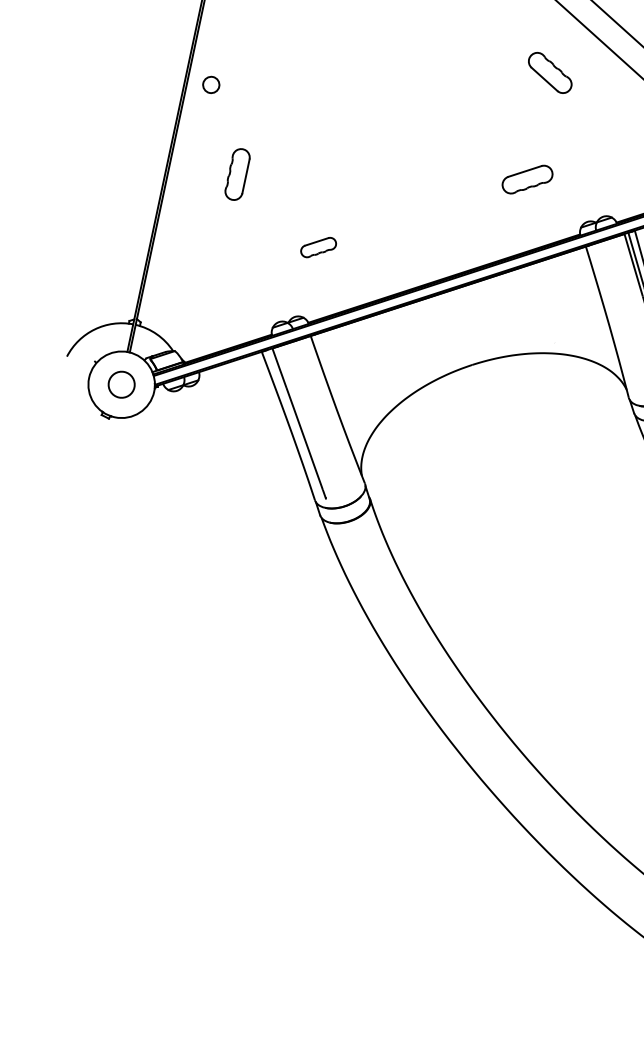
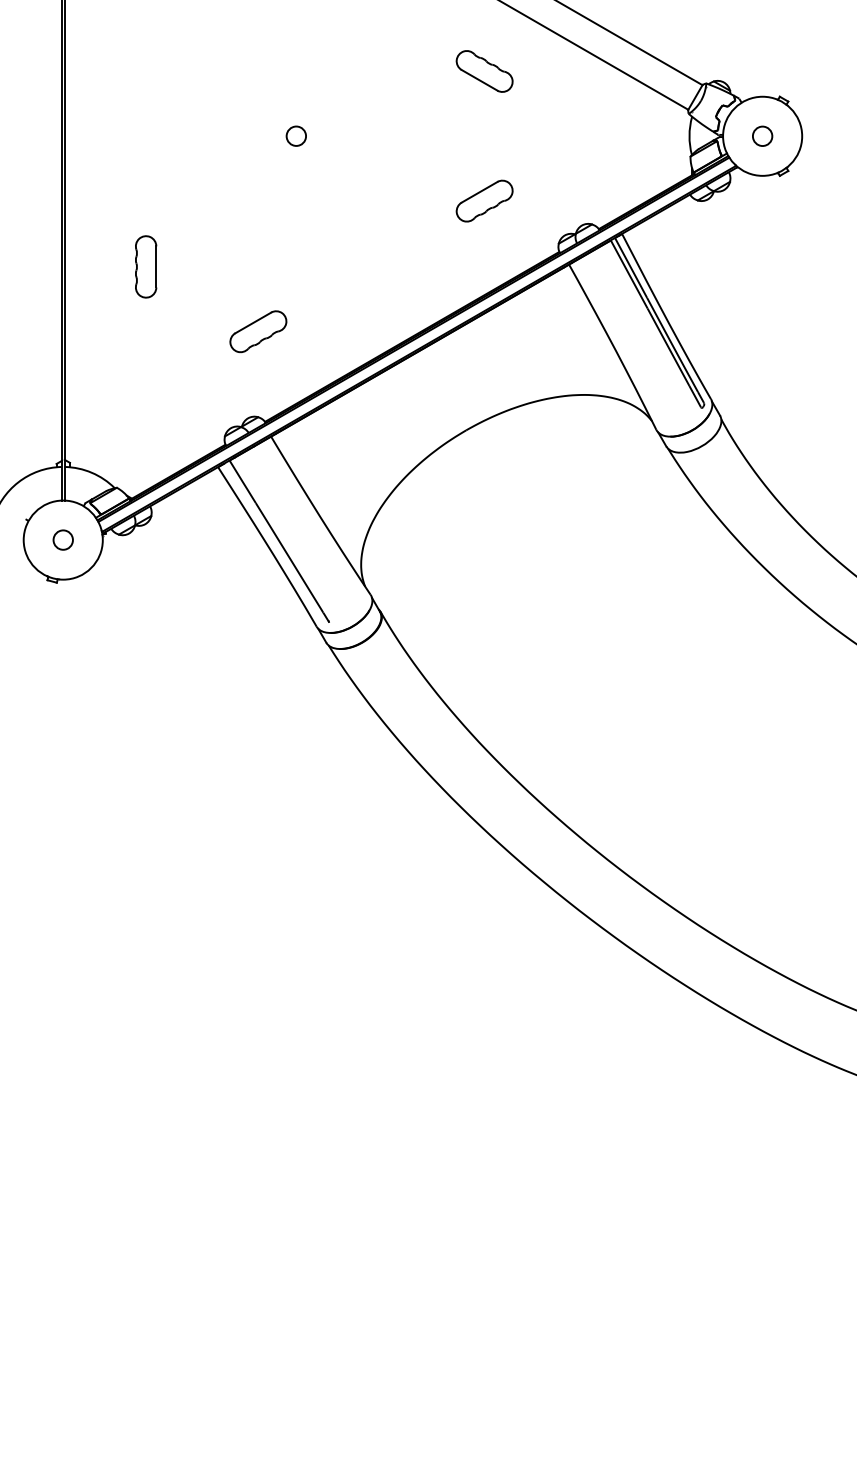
circle: (210, 84) -> (295, 135), moved
part: (318, 247) -> (258, 331), size x1.43
circle: (121, 384) -> (62, 539), size x0.62

